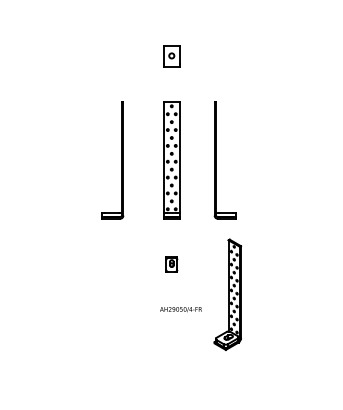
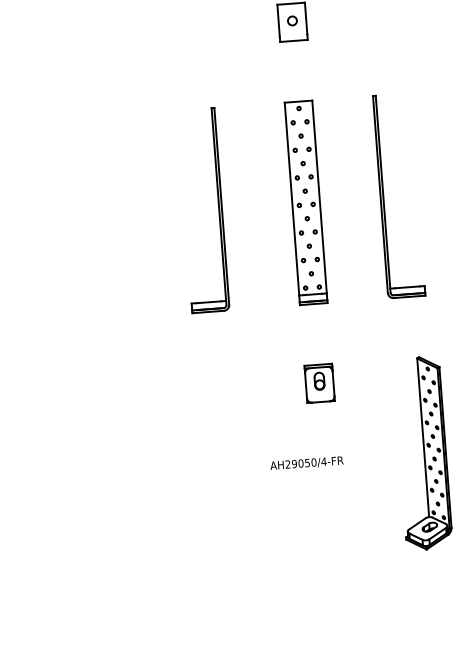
part: (171, 264) -> (319, 383), size x1.43
part: (227, 294) -> (422, 452), moved
text: (180, 309) -> (305, 463), moved

